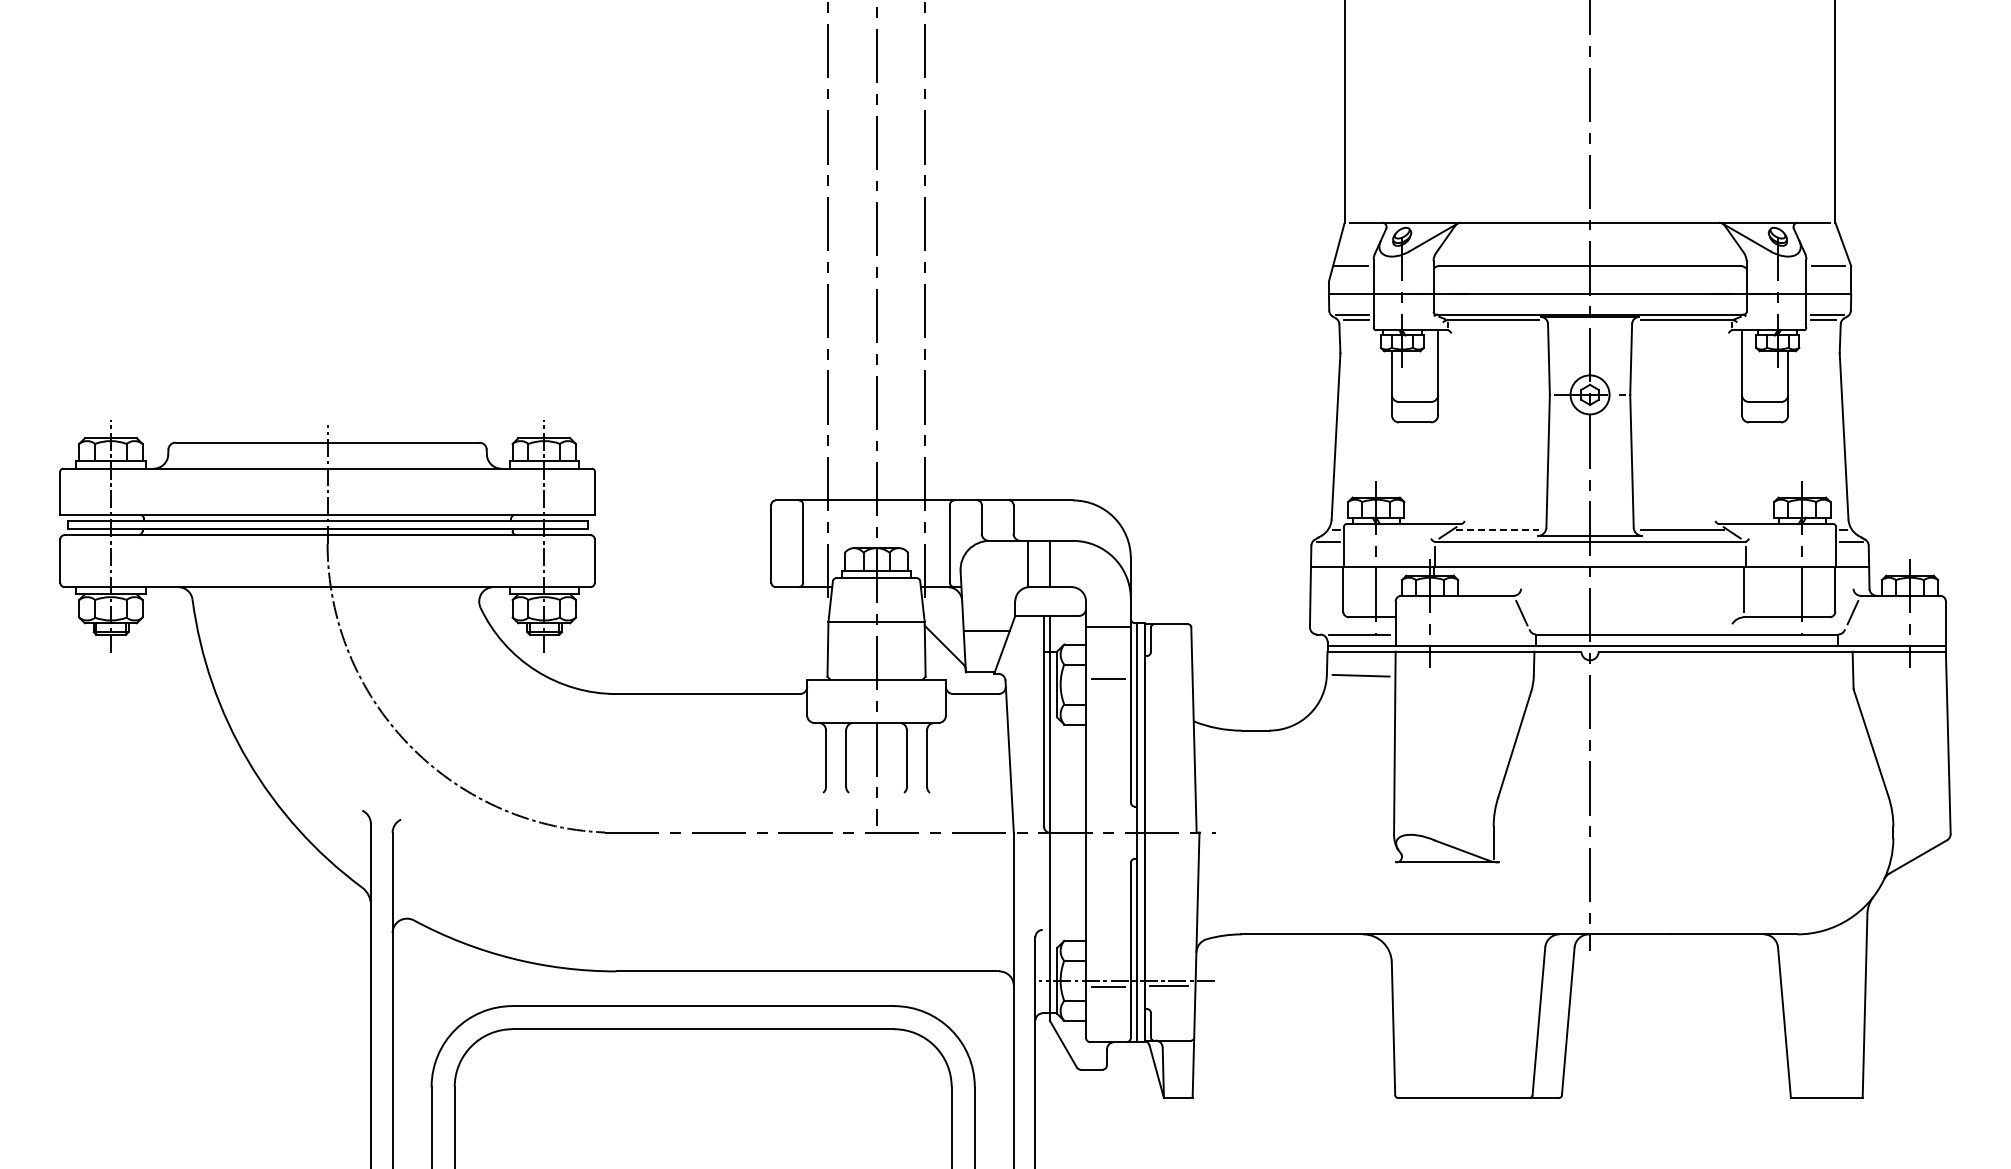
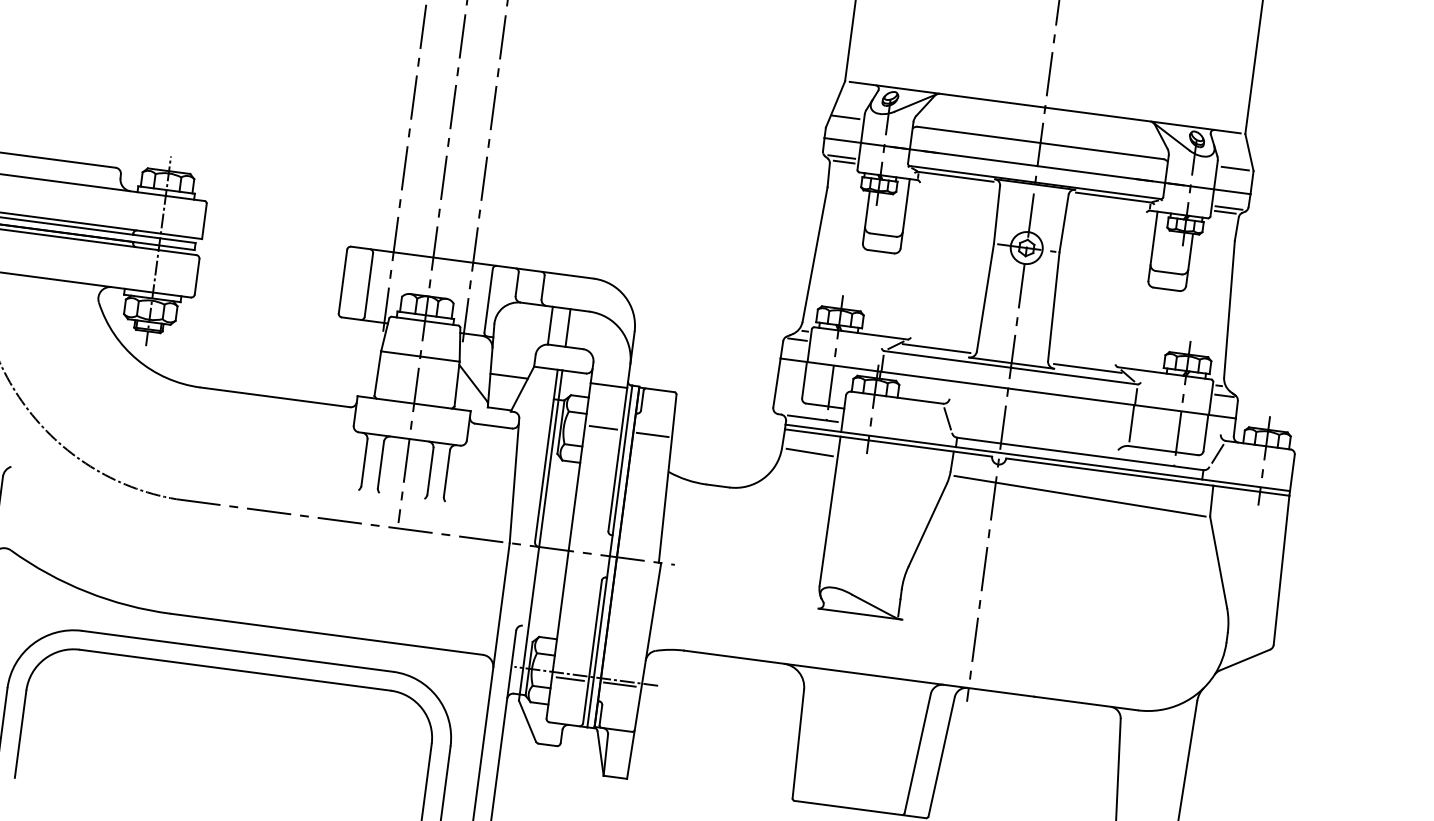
line: (1497, 530) -> (936, 348), dashed -> solid
line: (1168, 679) -> (652, 434), added
line: (1693, 685) -> (1079, 496), added

